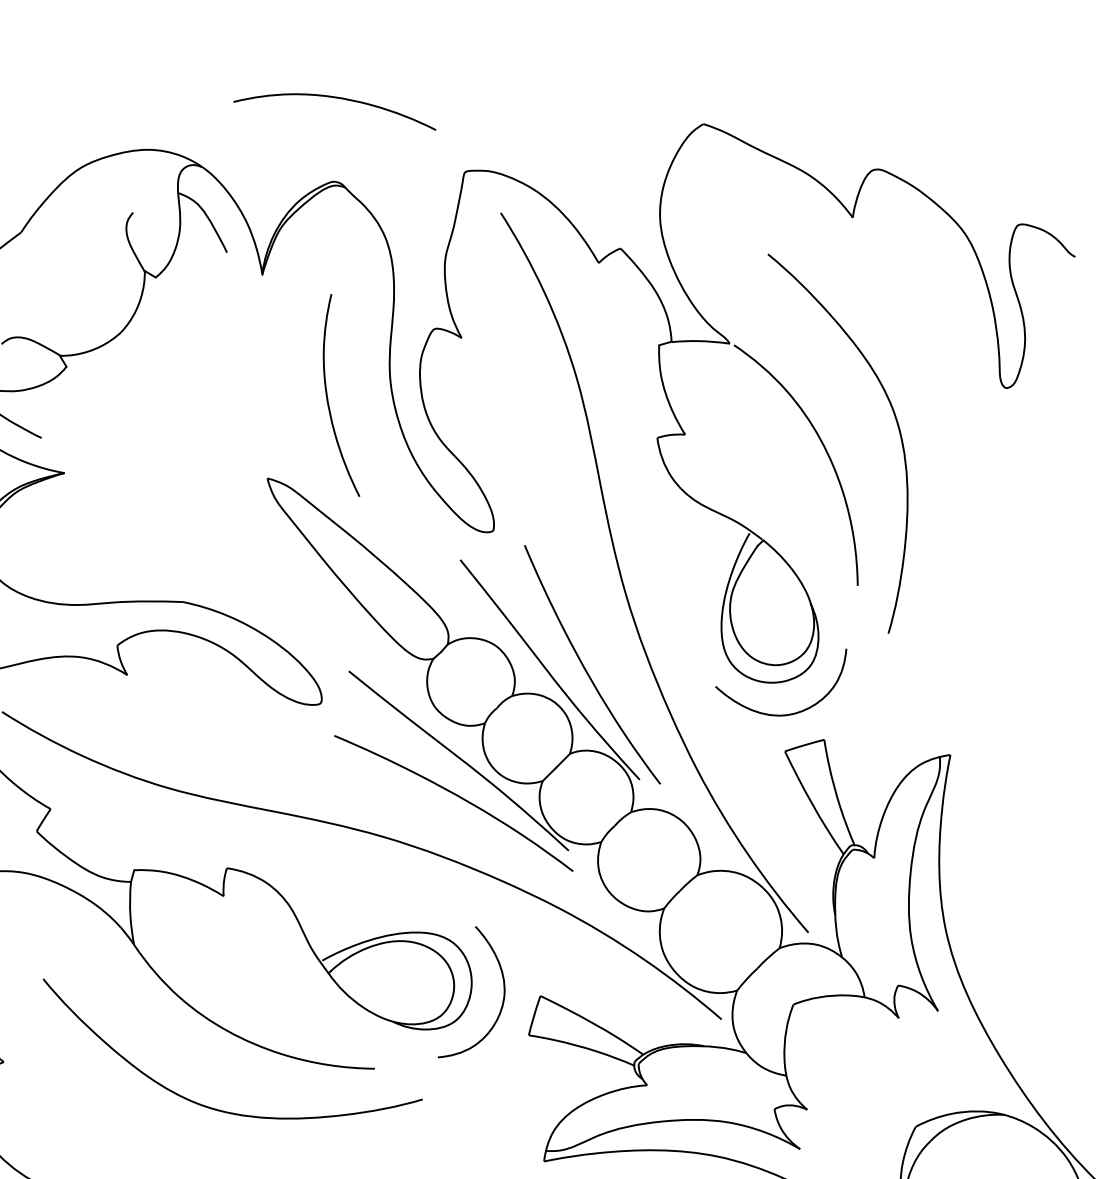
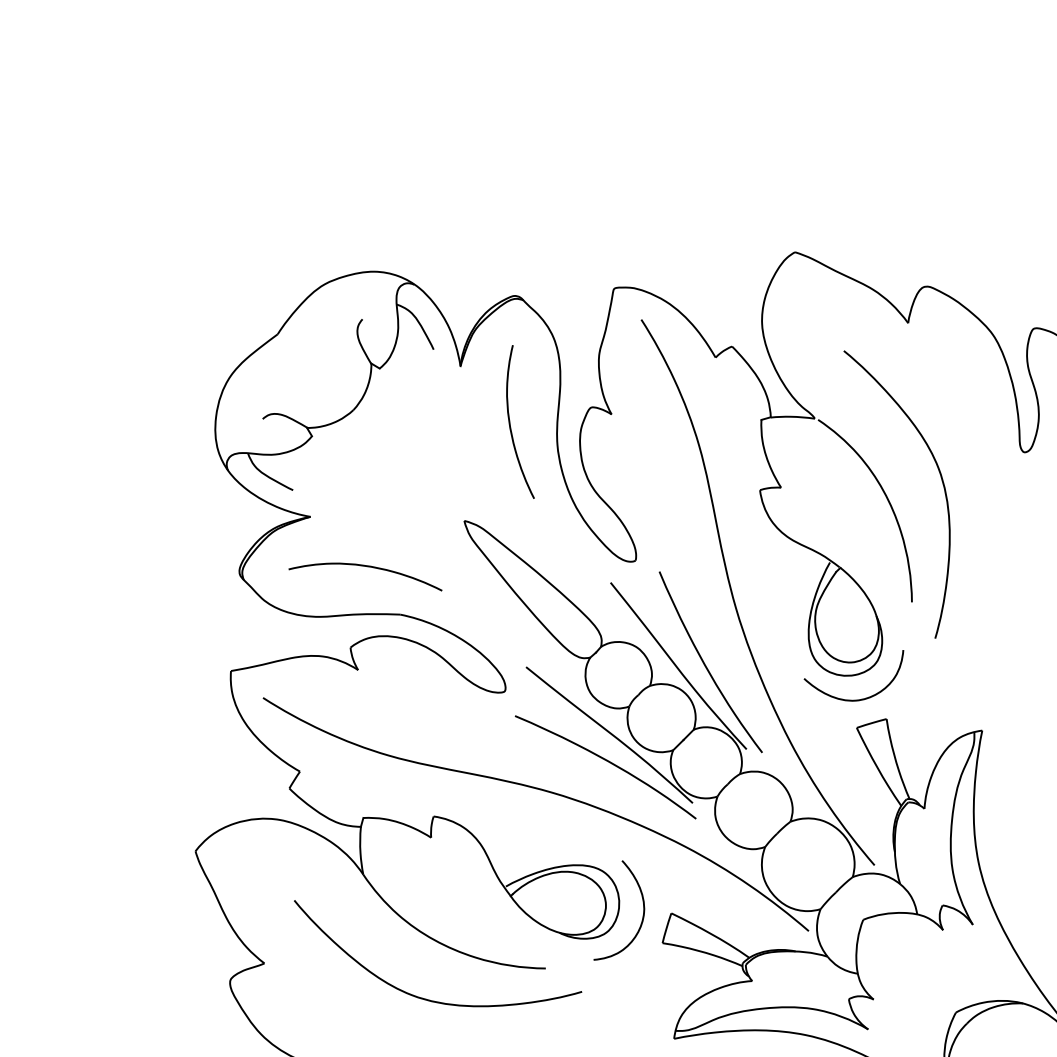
curve: (337, 99) -> (367, 567), moved
curve: (328, 394) -> (510, 421), moved

